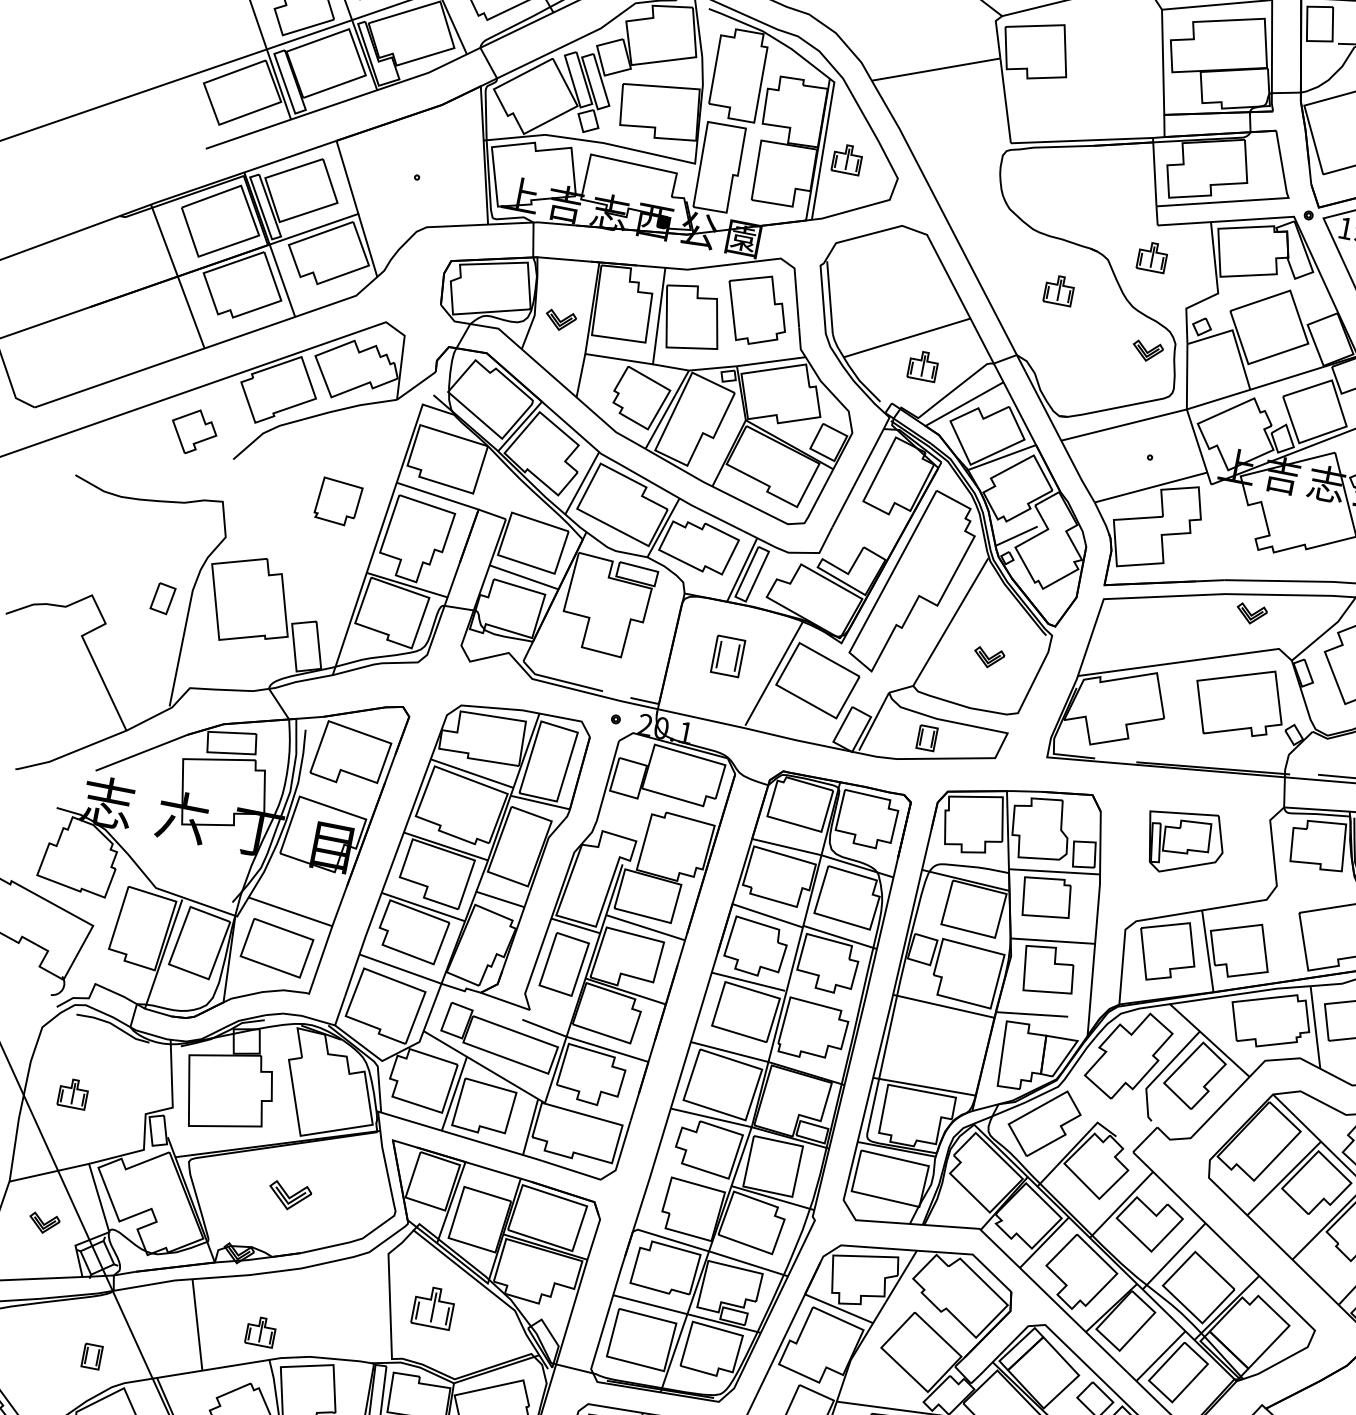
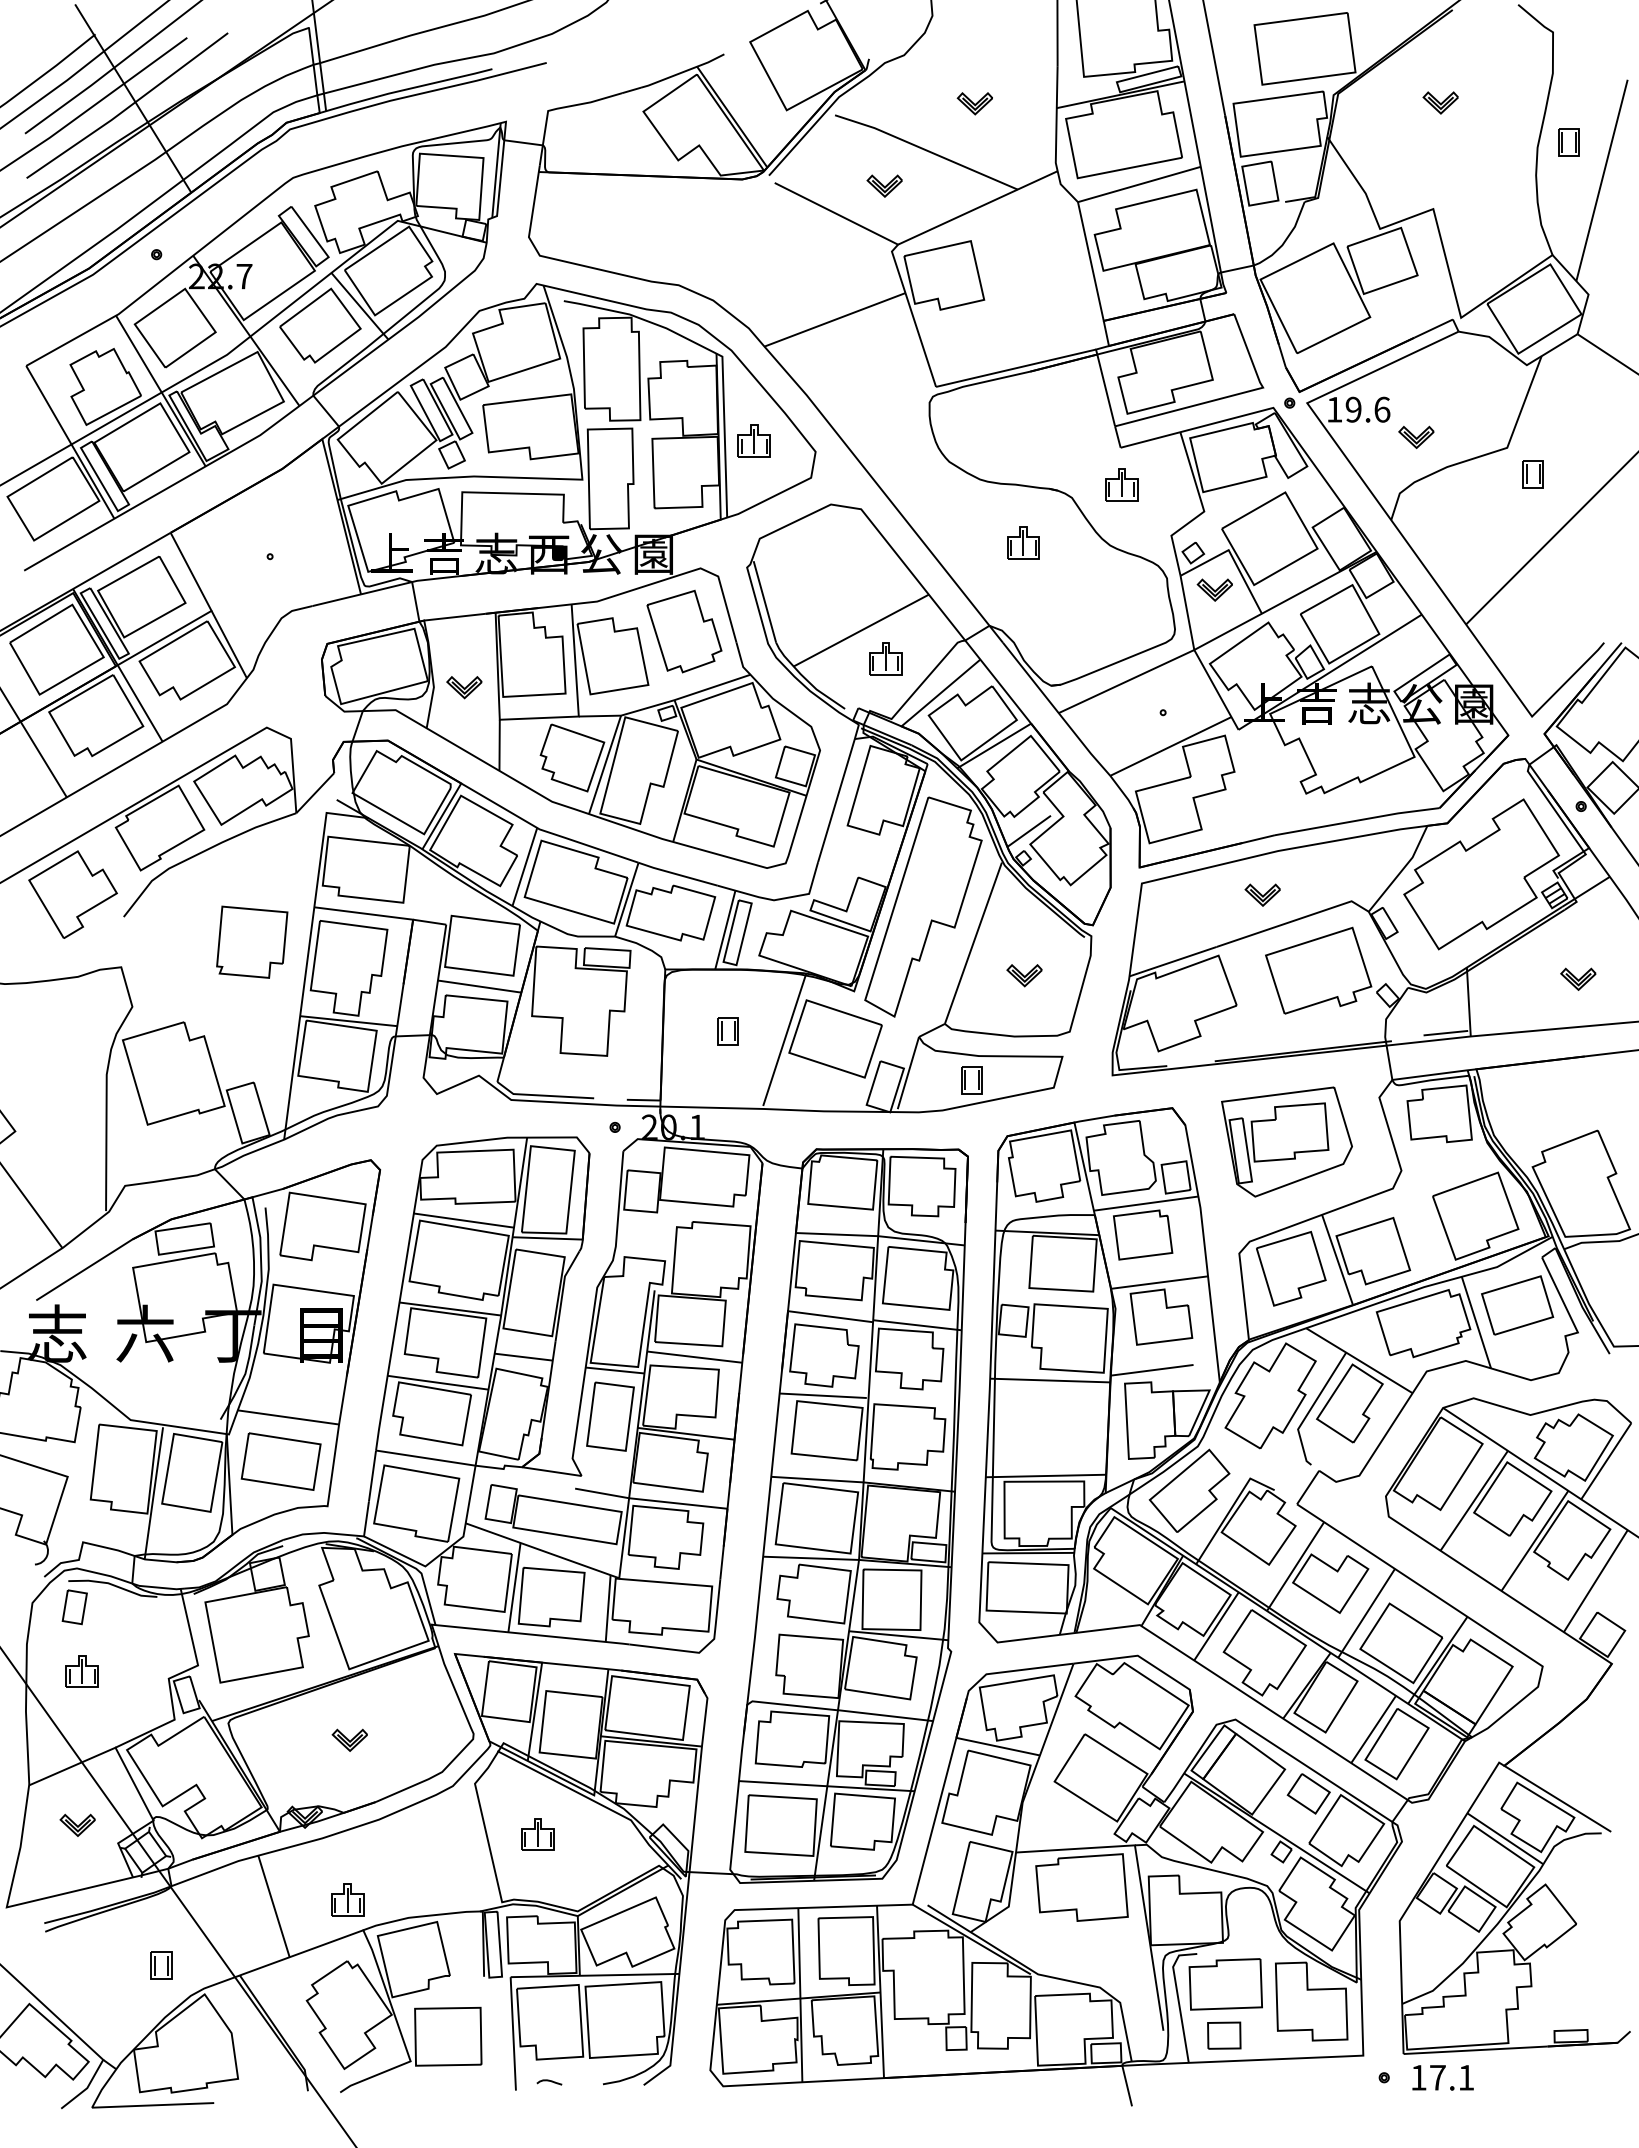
part: (1147, 351) -> (1214, 589), moved
part: (193, 431) -> (72, 894), size x1.67
part: (338, 501) -> (252, 941), size x1.43
part: (162, 598) -> (74, 1607), moved
part: (1251, 613) -> (1262, 894), moved
part: (727, 656) -> (727, 1031), size x0.62
part: (1184, 842) -> (1286, 1141), size x1.43
part: (289, 1195) -> (349, 1739), size x0.71
part: (433, 1307) -> (537, 1834), size x0.71

